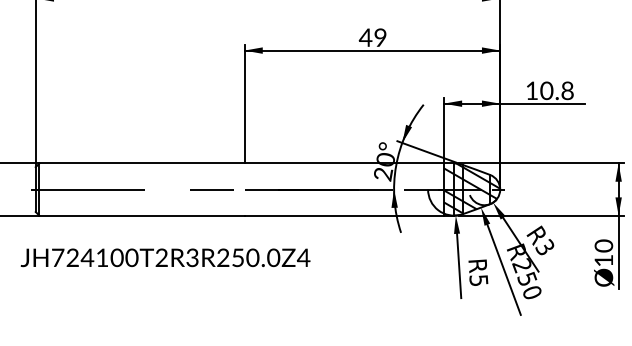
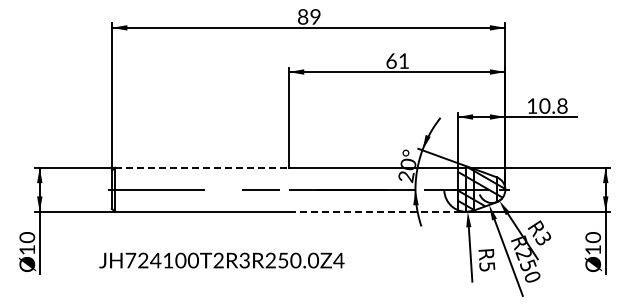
text: (371, 36) -> (396, 60), 49 -> 61
line: (141, 163) -> (201, 167), solid -> dashed
line: (344, 215) -> (373, 211), solid -> dashed
text: (165, 257) -> (221, 260), moved

